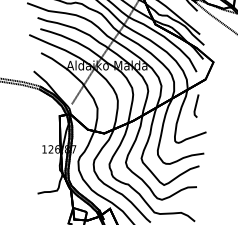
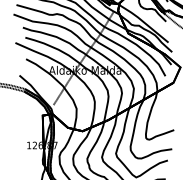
line: (196, 105) -> (165, 106), removed

